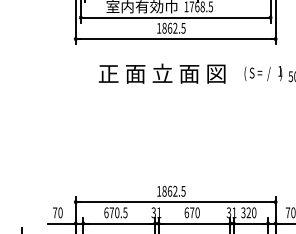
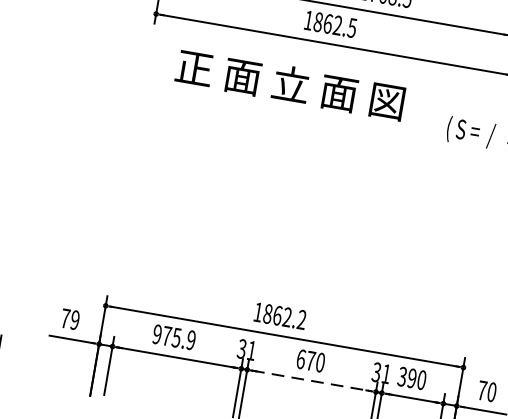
text: (161, 73) -> (289, 83), moved
text: (183, 190) -> (302, 318), 1862.5 -> 1862.2
text: (60, 212) -> (75, 319), 70 -> 79
text: (115, 212) -> (173, 336), 670.5 -> 975.9
text: (248, 213) -> (411, 379), 320 -> 390
line: (195, 223) -> (313, 381), solid -> dashed

